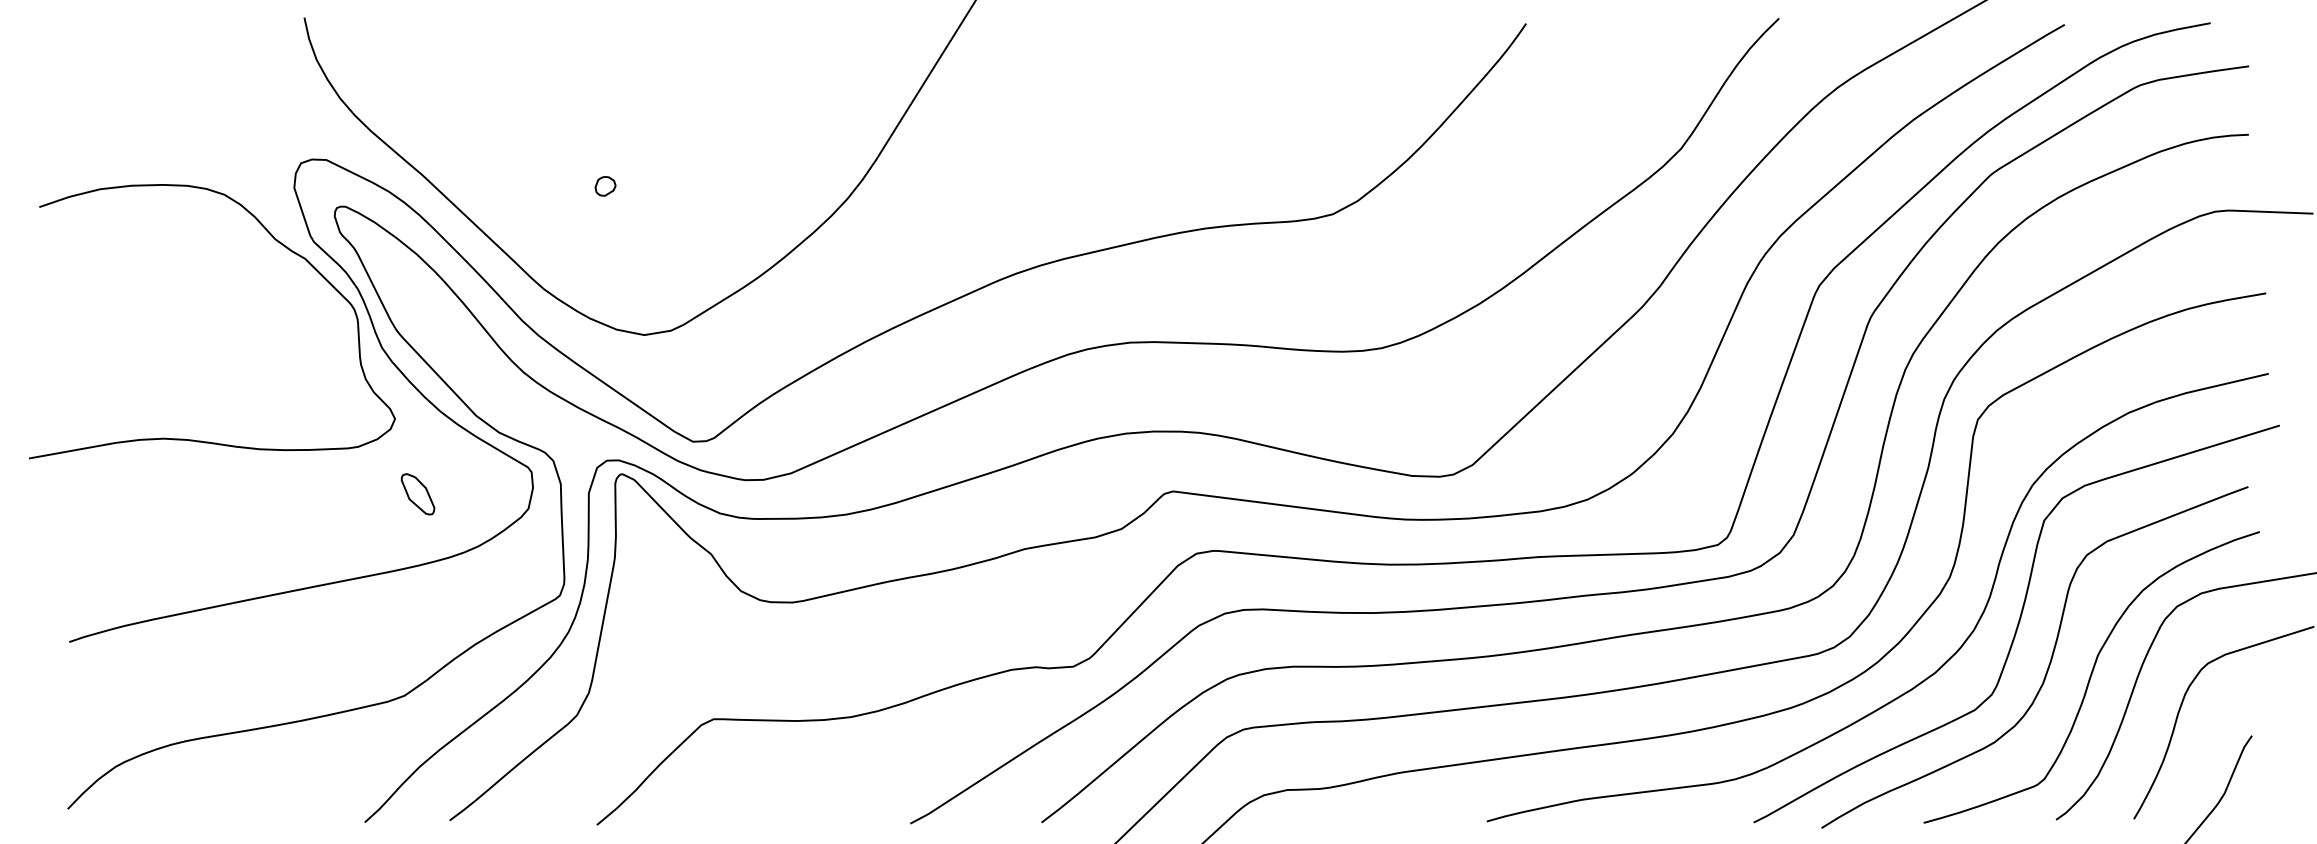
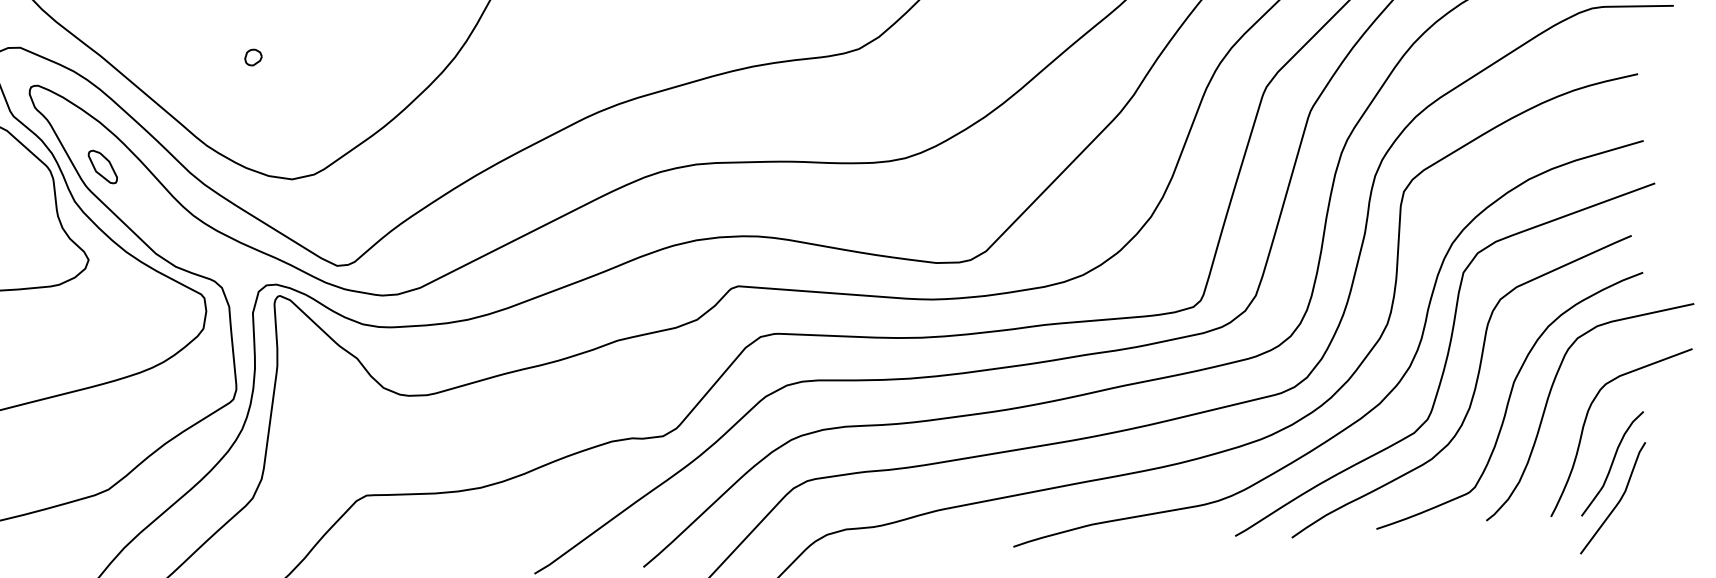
part: (417, 494) -> (102, 167), moved
curve: (2211, 759) -> (1612, 463), added

